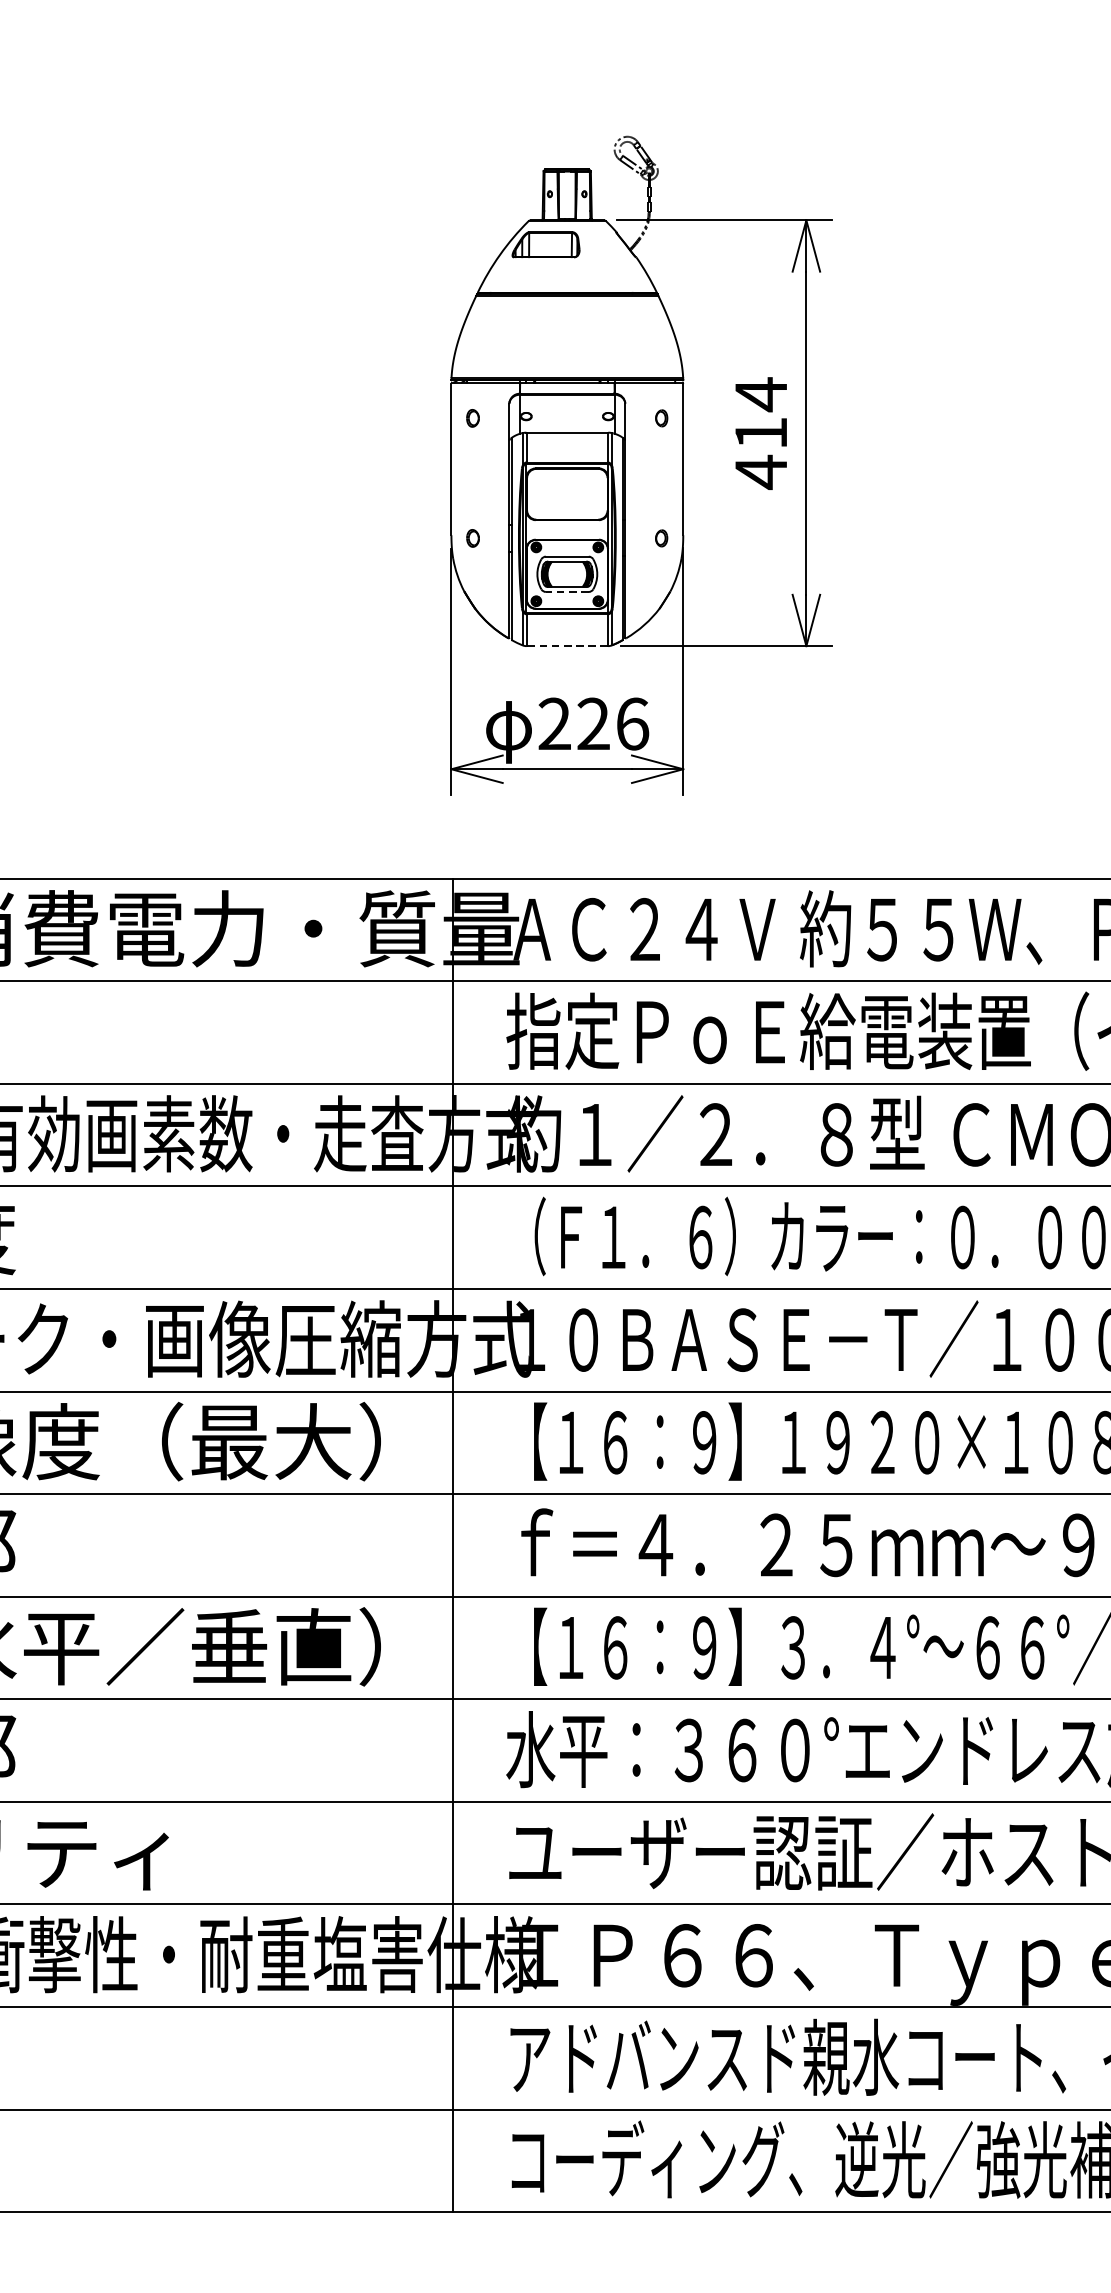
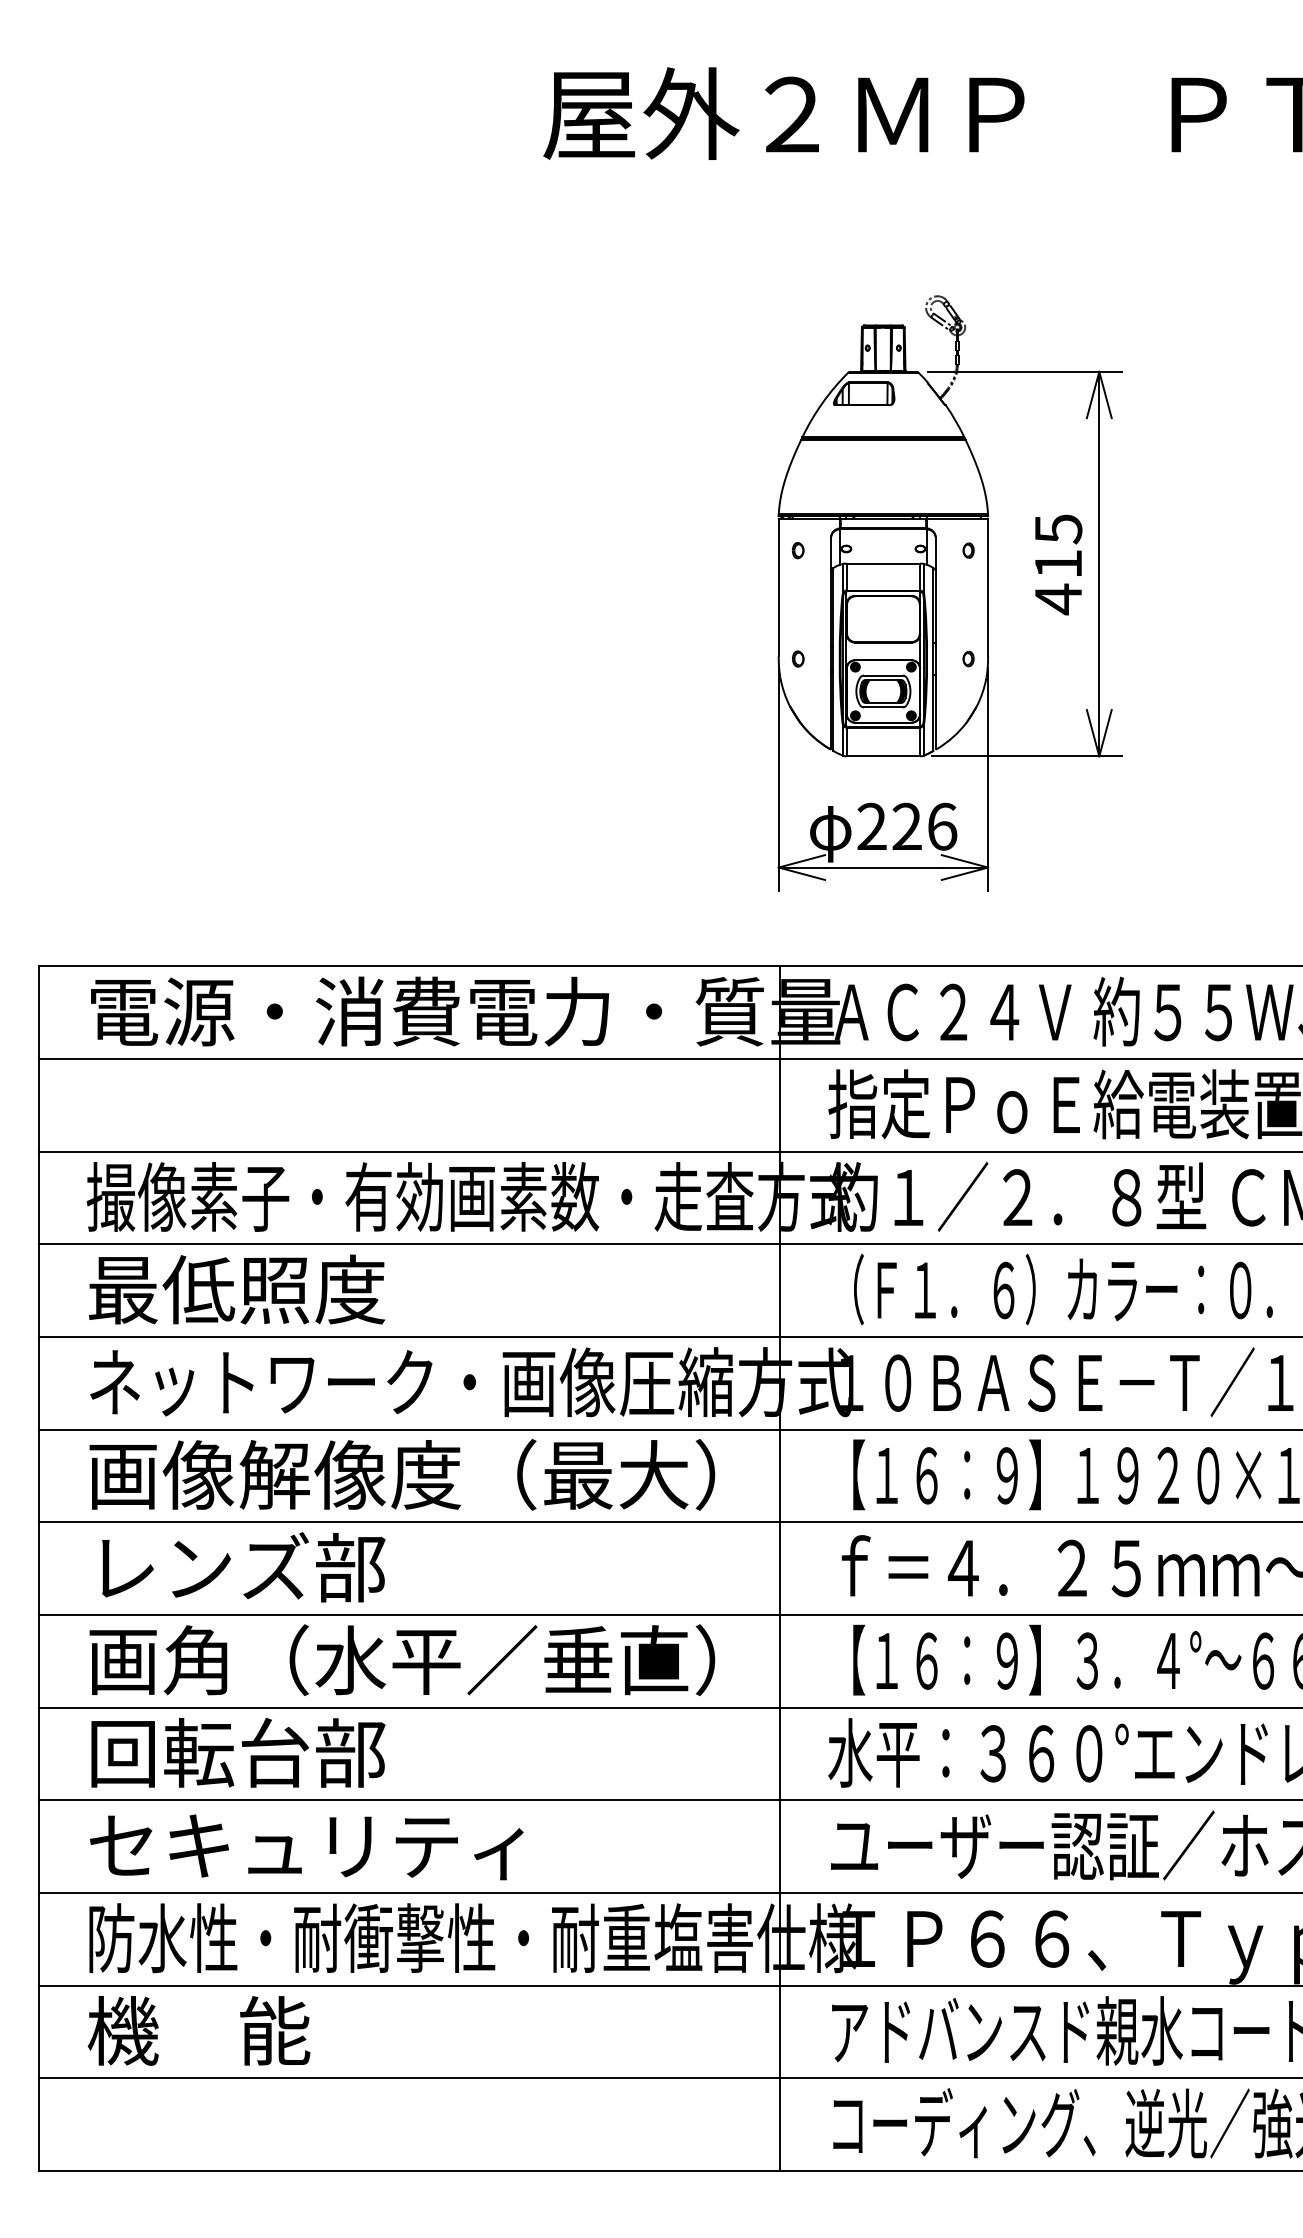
text: (761, 394) -> (1058, 529), 414 -> 415
line: (566, 592) -> (882, 707), dashed -> solid
line: (567, 646) -> (883, 756), dashed -> solid

